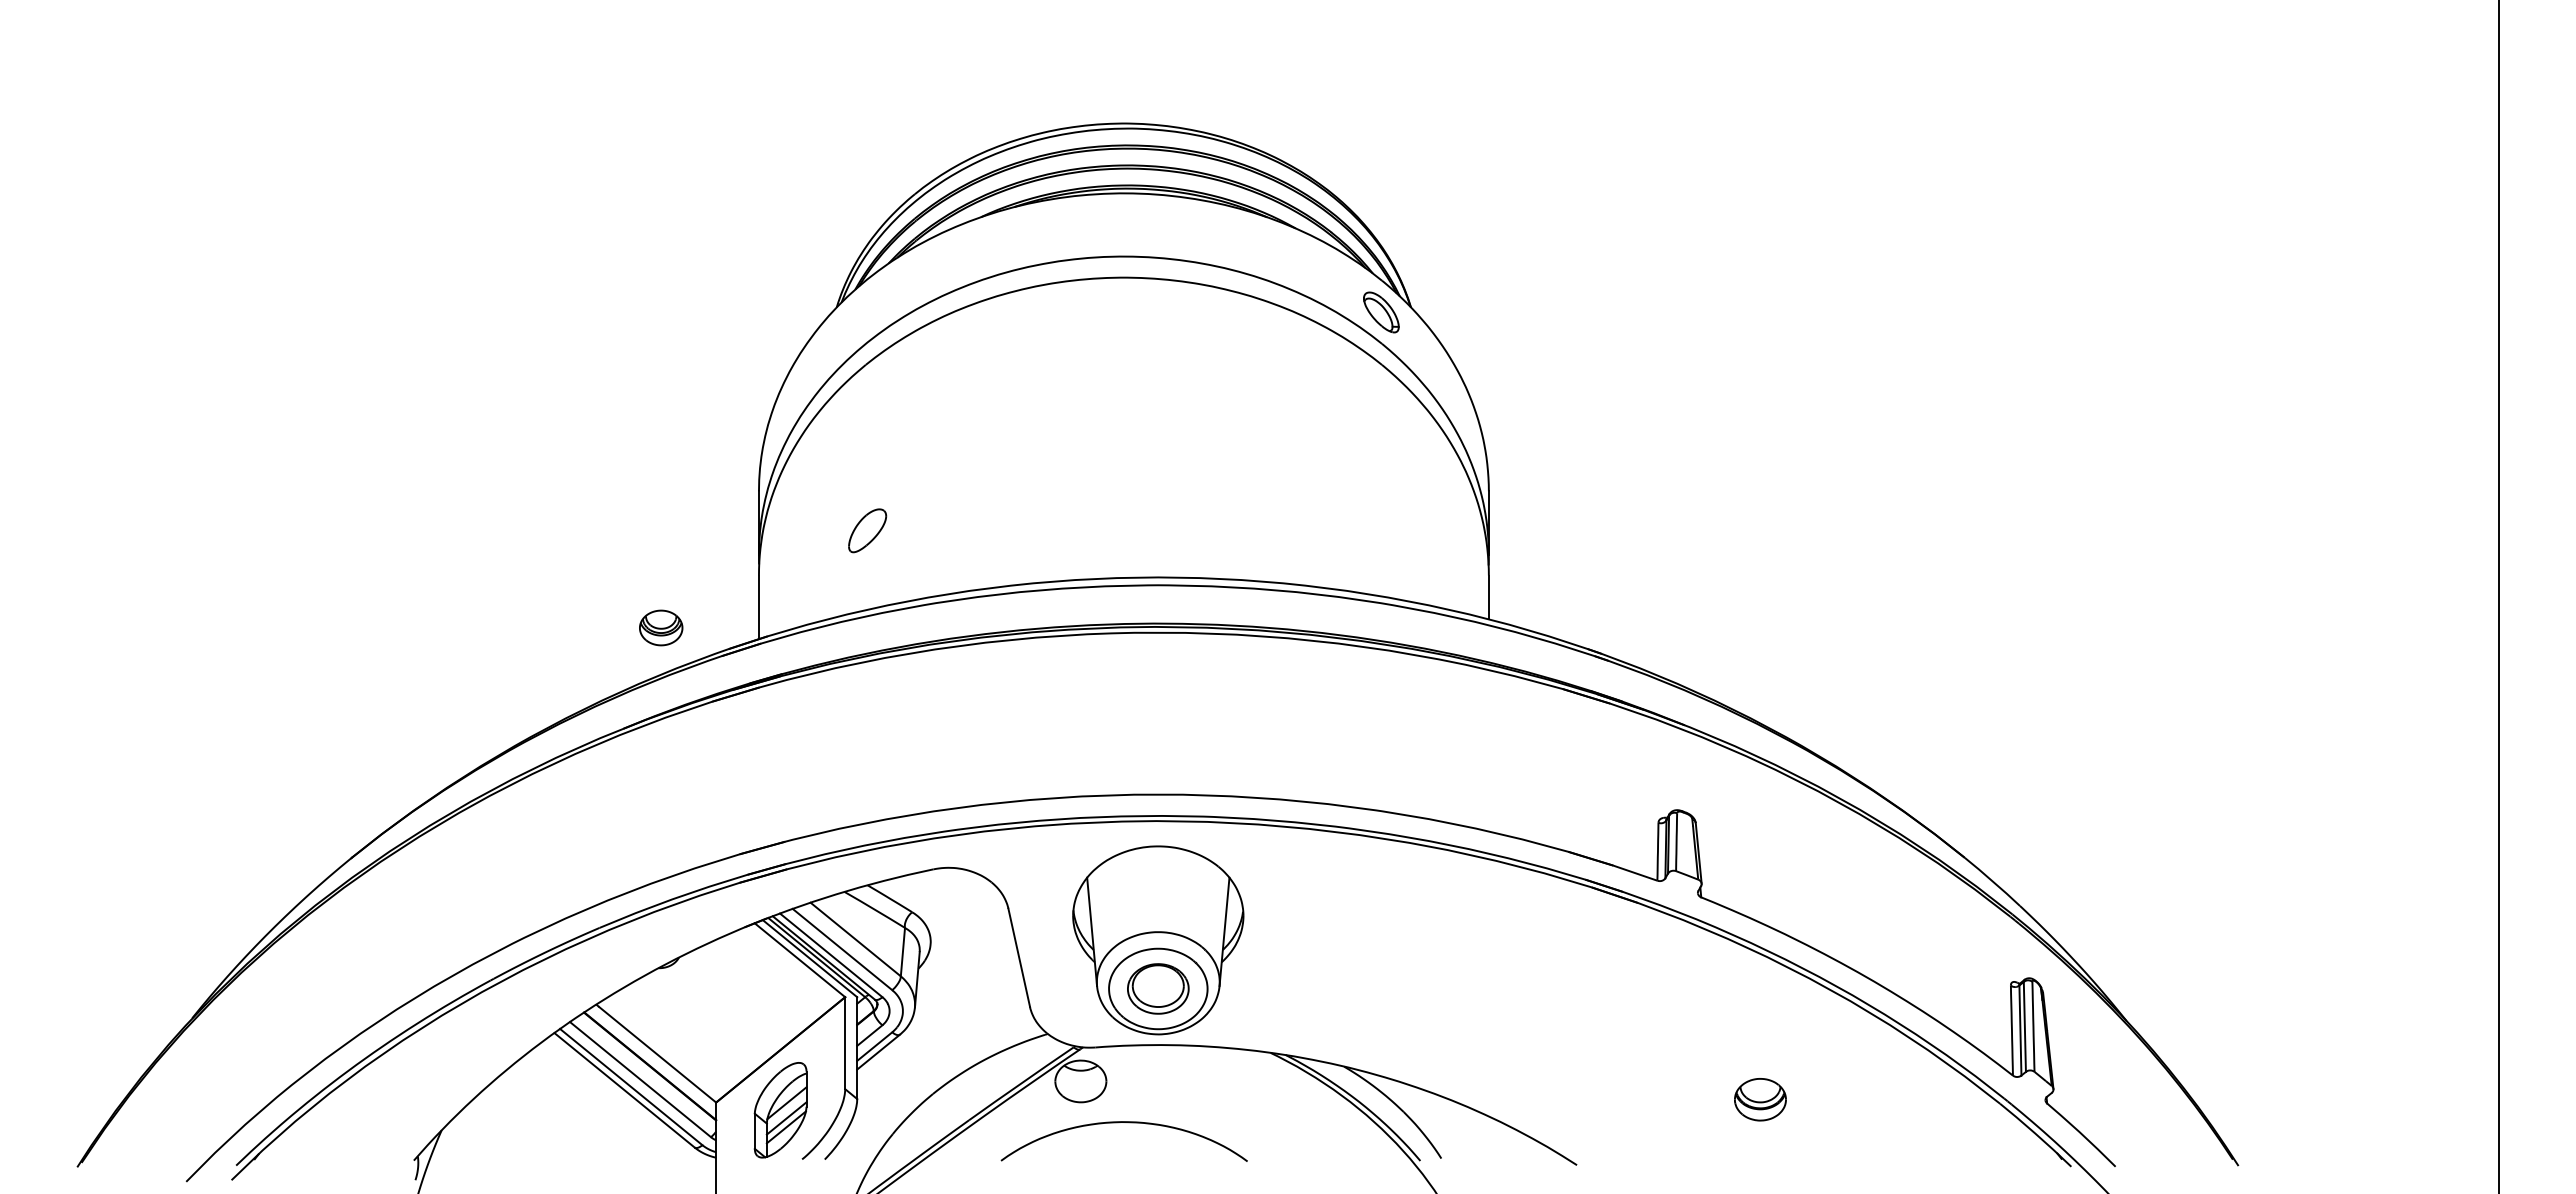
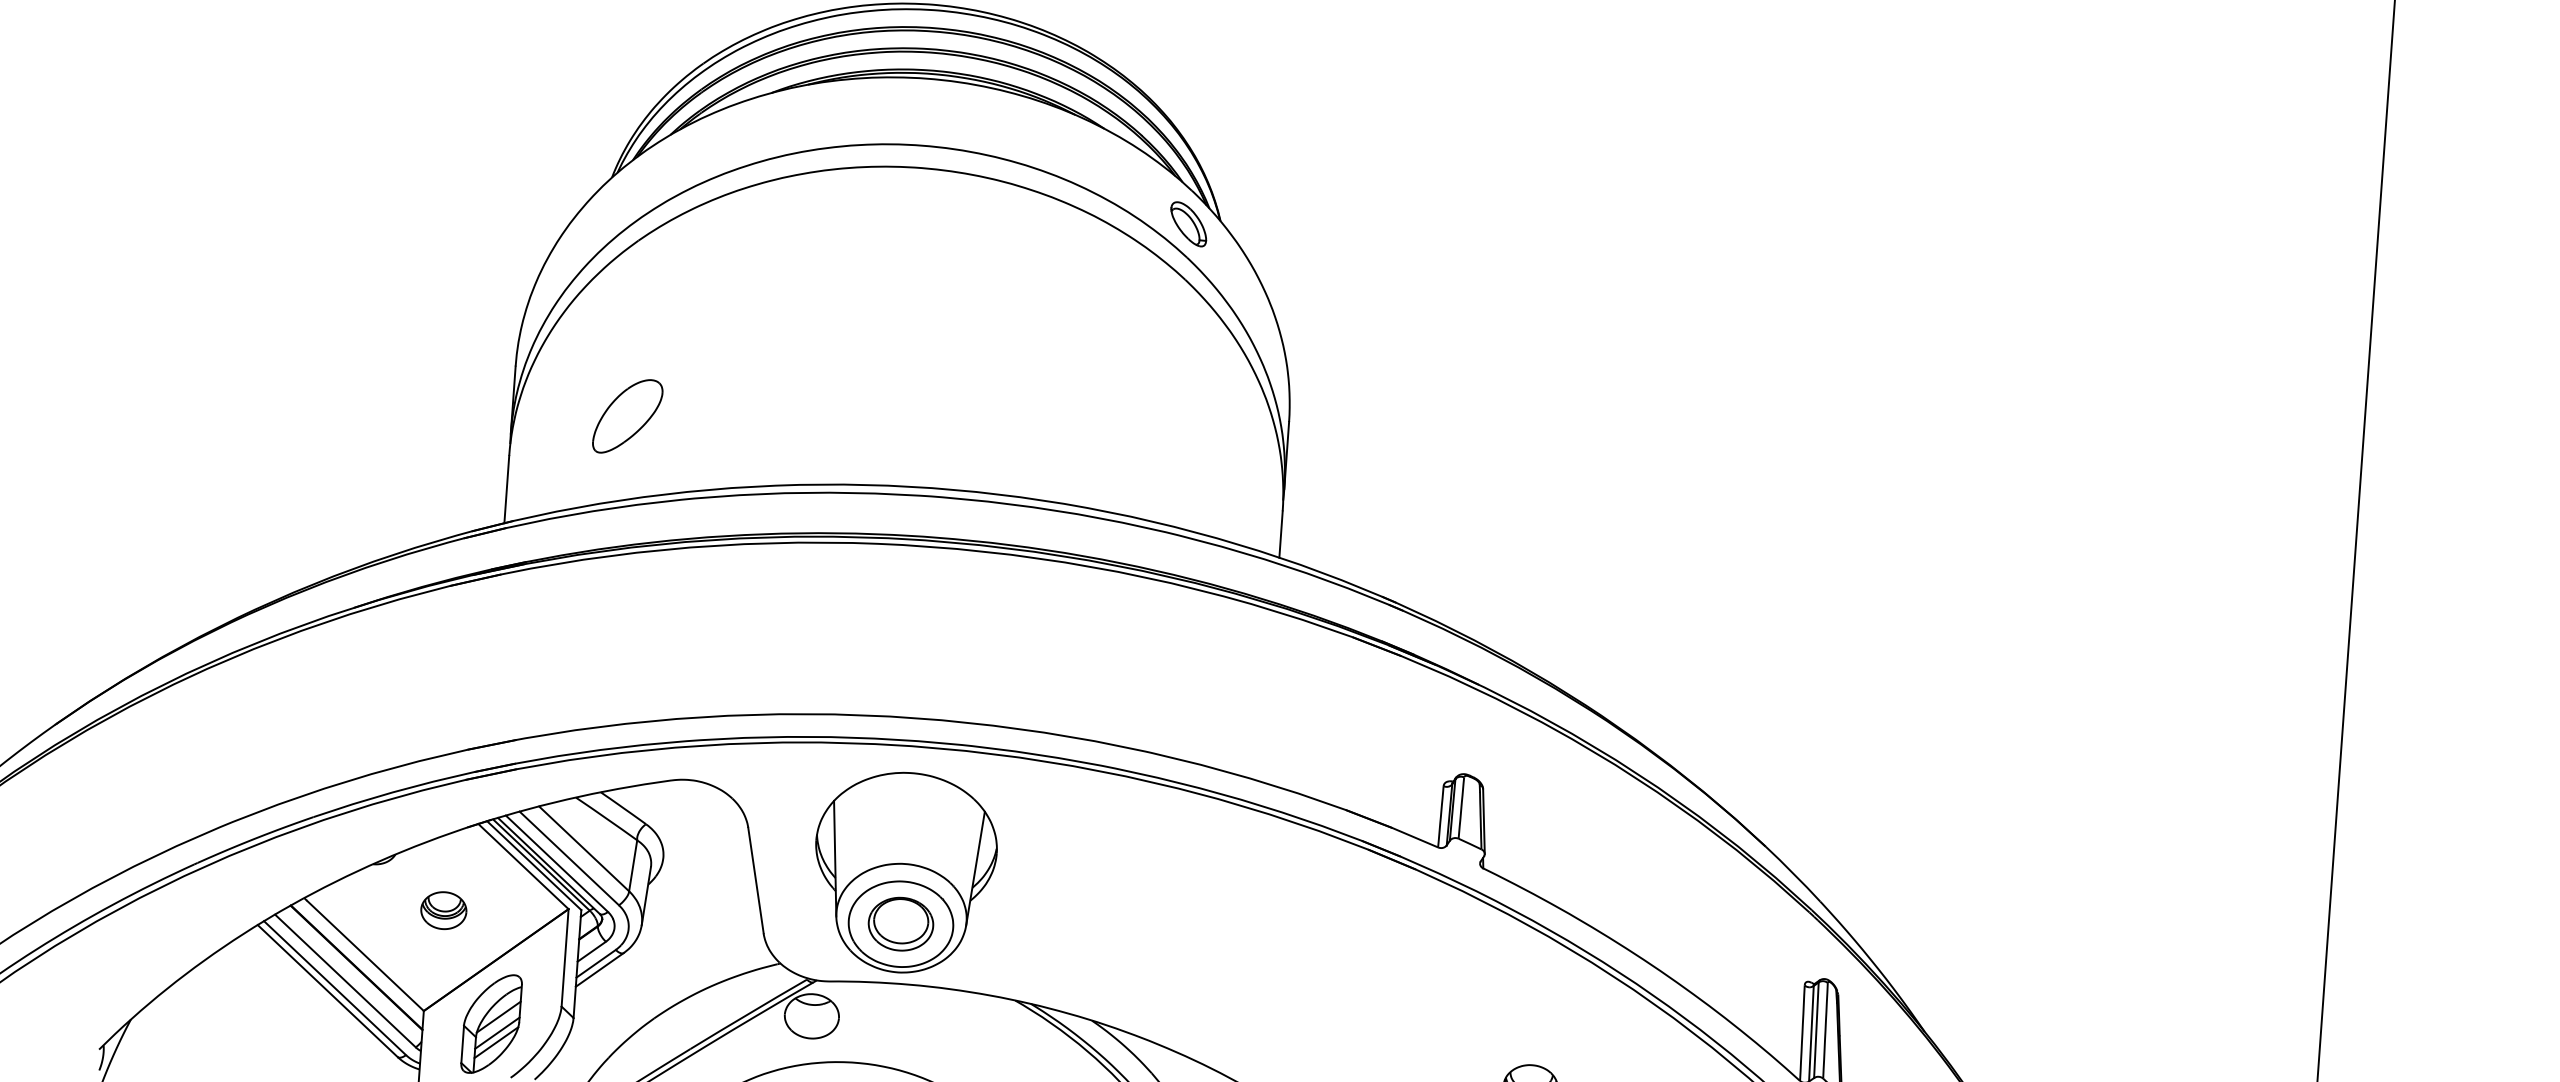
part: (867, 530) -> (627, 416), size x1.67
part: (661, 627) -> (444, 910), moved

